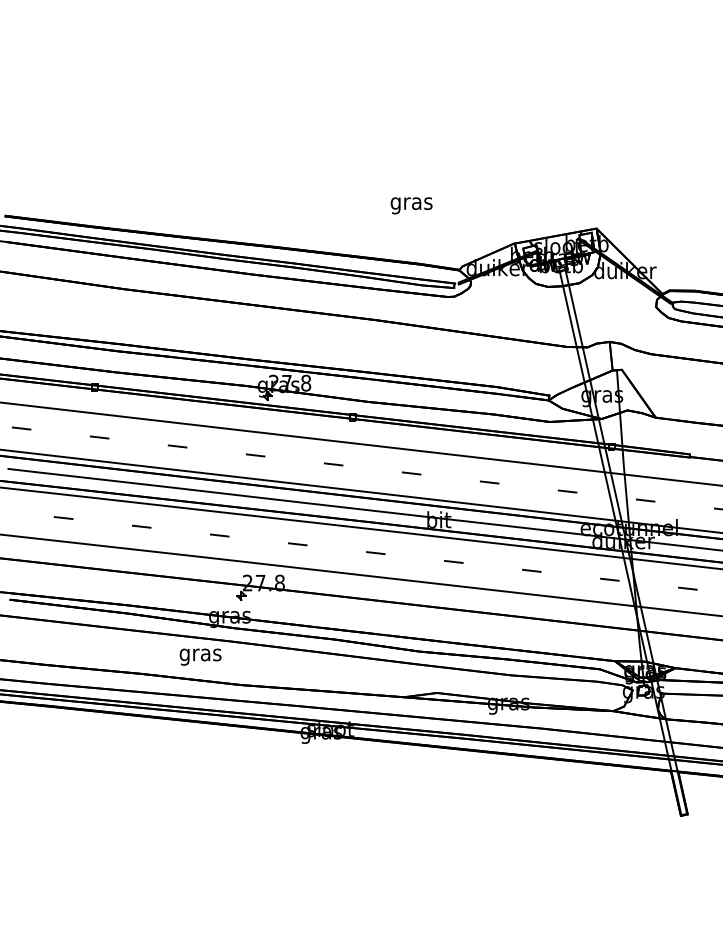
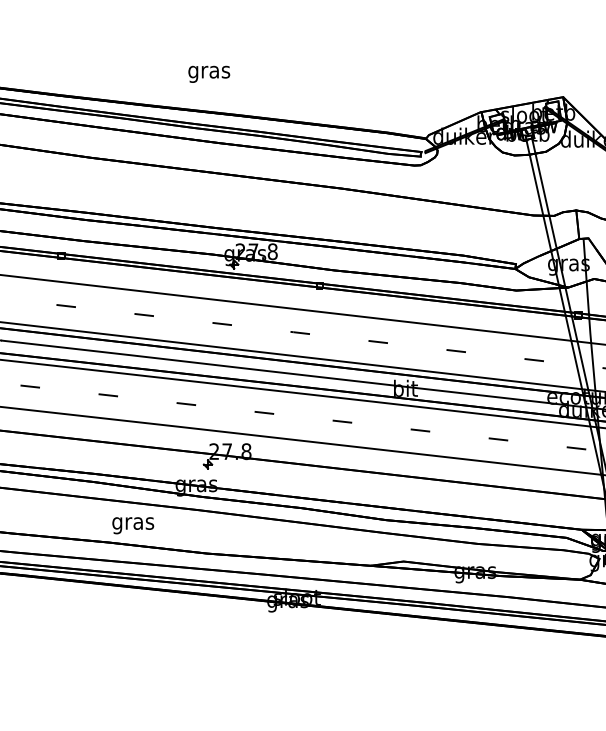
text: (411, 205) -> (209, 74), moved
text: (200, 656) -> (133, 525), moved

